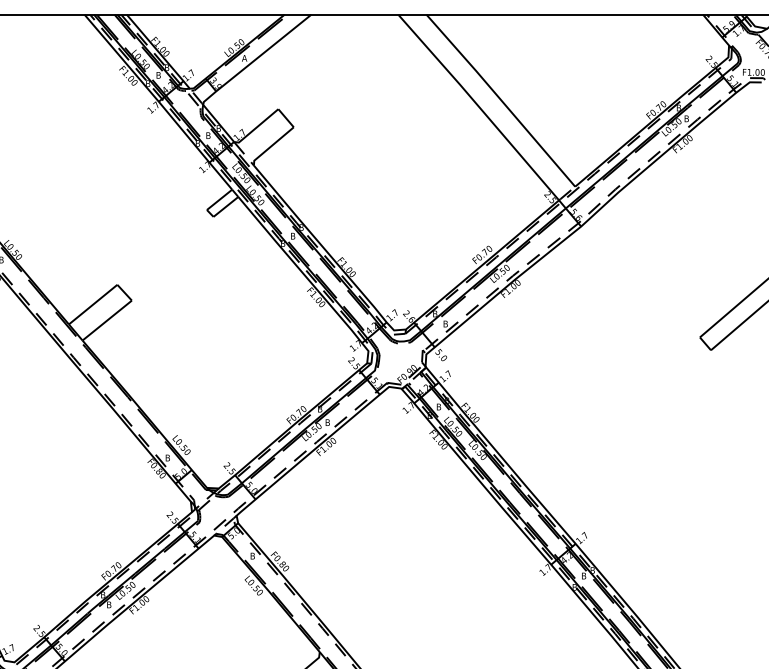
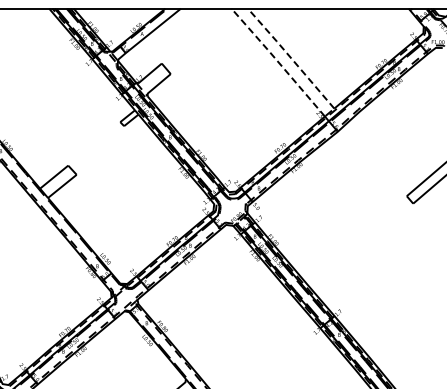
line: (501, 100) -> (291, 58), solid -> dashed
line: (477, 105) -> (277, 61), solid -> dashed

